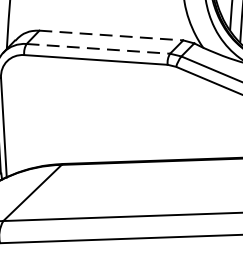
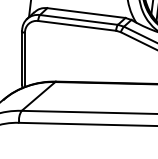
line: (111, 36) -> (86, 13), dashed -> solid
line: (99, 49) -> (79, 20), dashed -> solid

